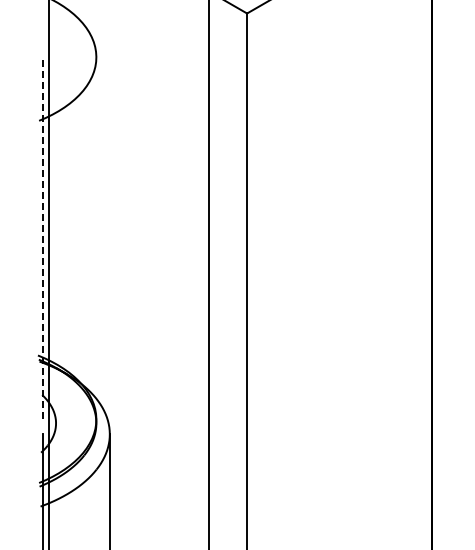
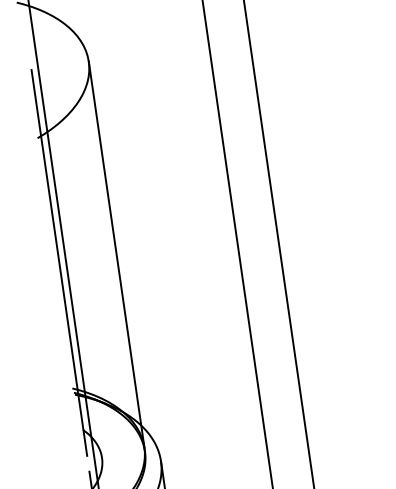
line: (42, 237) -> (59, 262), dashed -> solid
line: (96, 238) -> (116, 254), added

